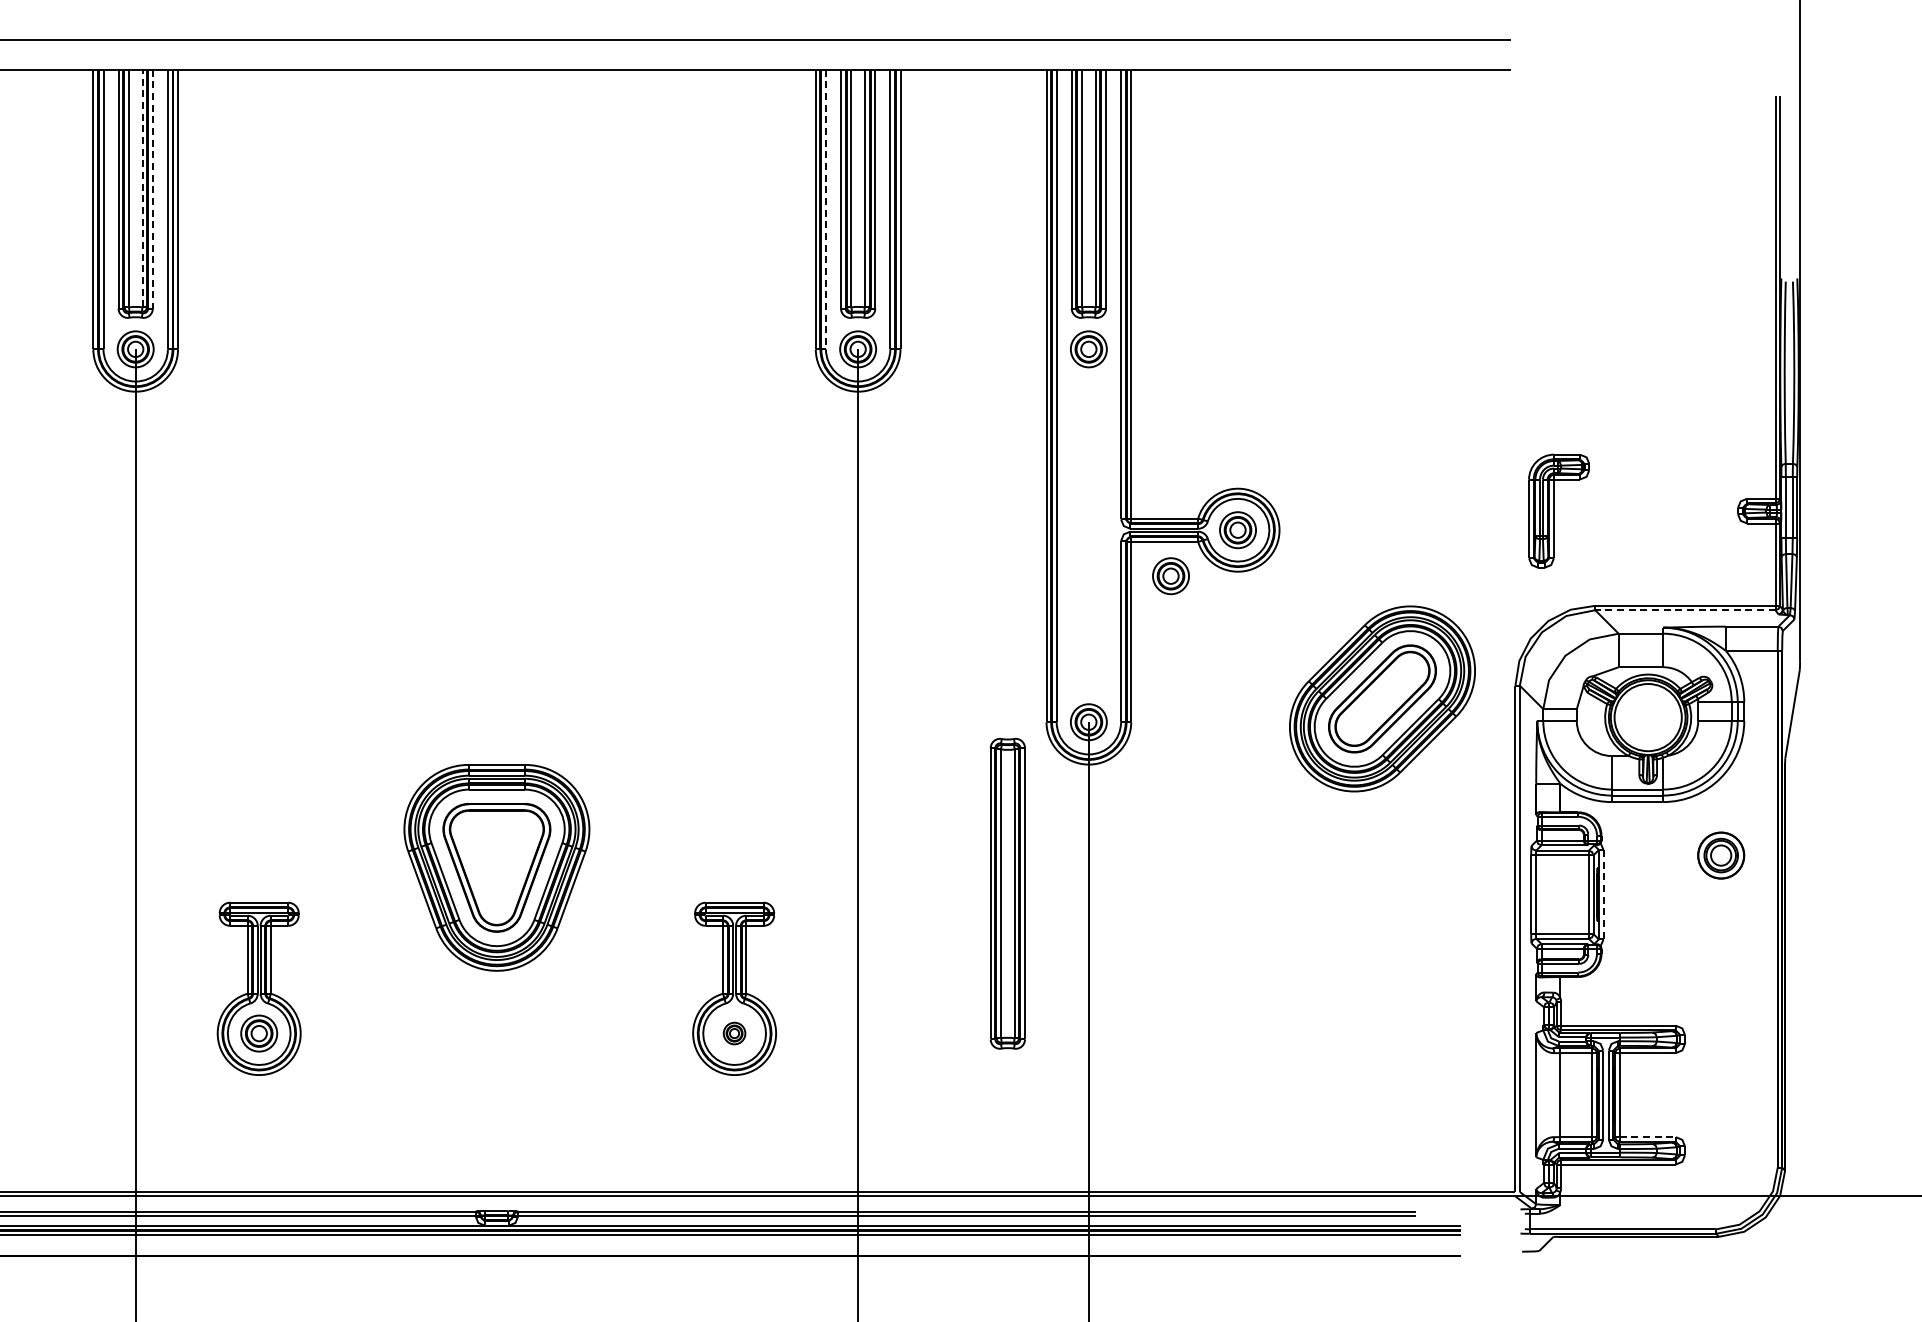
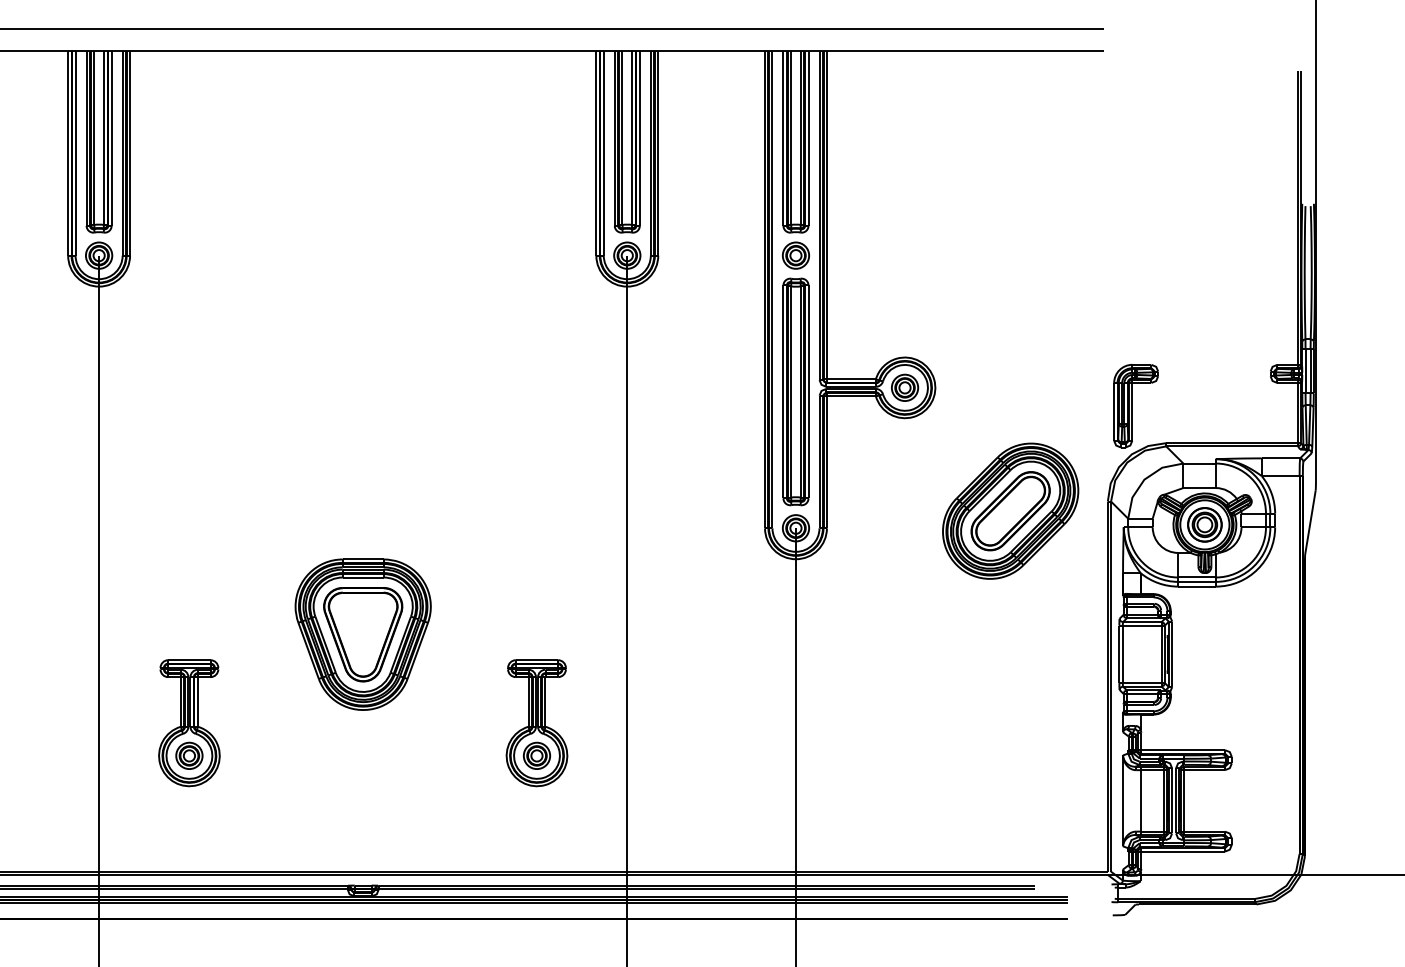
line: (142, 188) -> (104, 138), dashed -> solid
line: (152, 189) -> (111, 138), dashed -> solid
line: (825, 209) -> (603, 153), dashed -> solid
part: (1558, 510) -> (1135, 405), moved
part: (1170, 576) -> (855, 421), removed
line: (1684, 610) -> (1231, 446), dashed -> solid
part: (1721, 855) -> (1205, 524), moved
part: (1007, 893) -> (795, 391), moved
line: (1603, 894) -> (1172, 654), dashed -> solid
part: (734, 1033) -> (536, 755), size x1.67
line: (1647, 1137) -> (1204, 831), dashed -> solid

